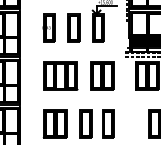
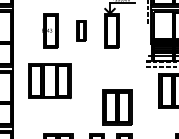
part: (73, 27) -> (80, 30), size x0.6
part: (60, 75) -> (49, 80), moved
part: (102, 75) -> (117, 106), moved

